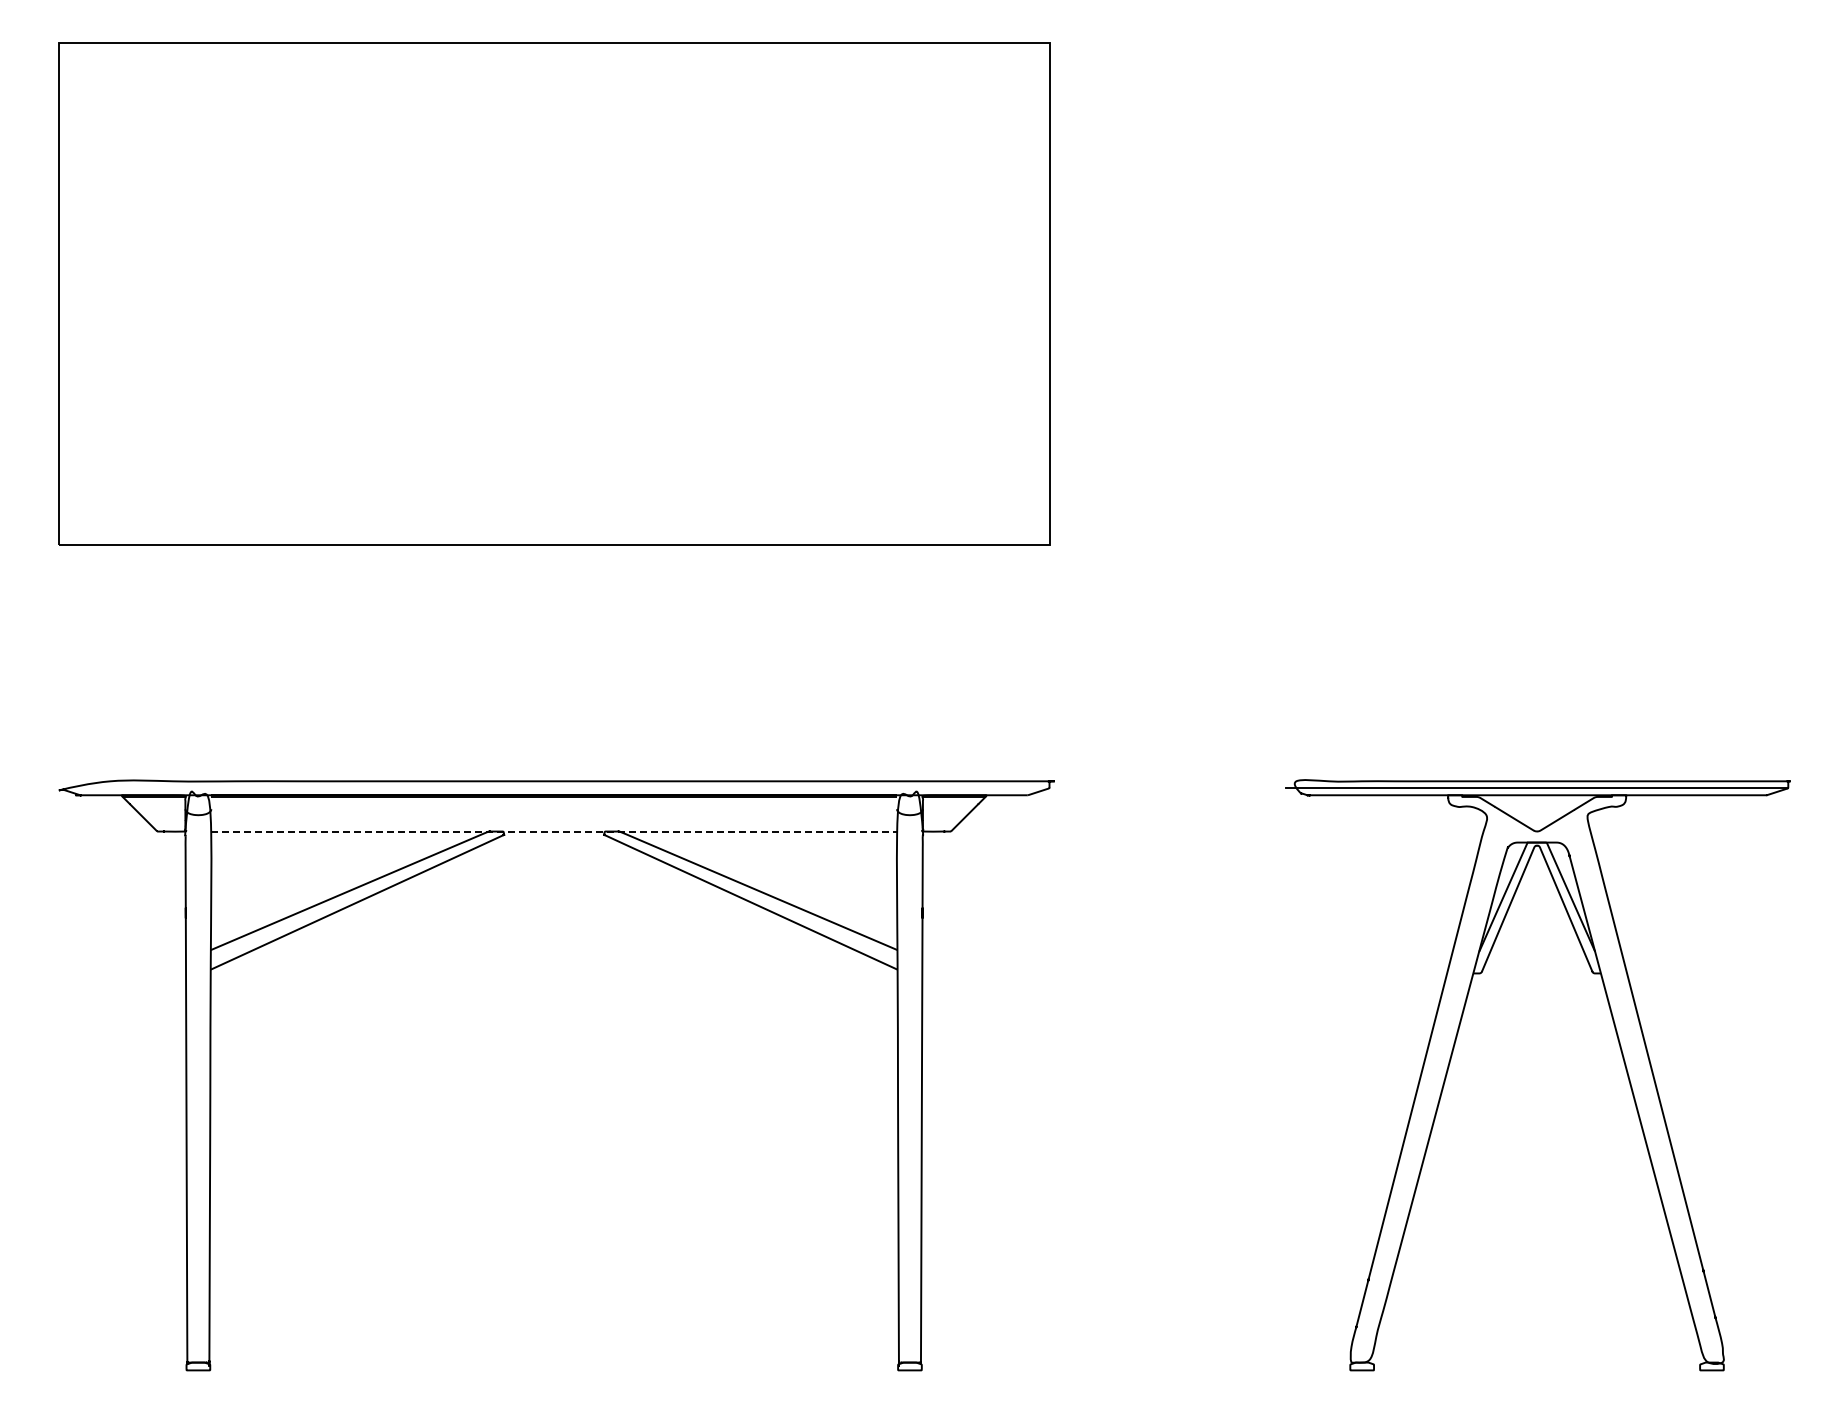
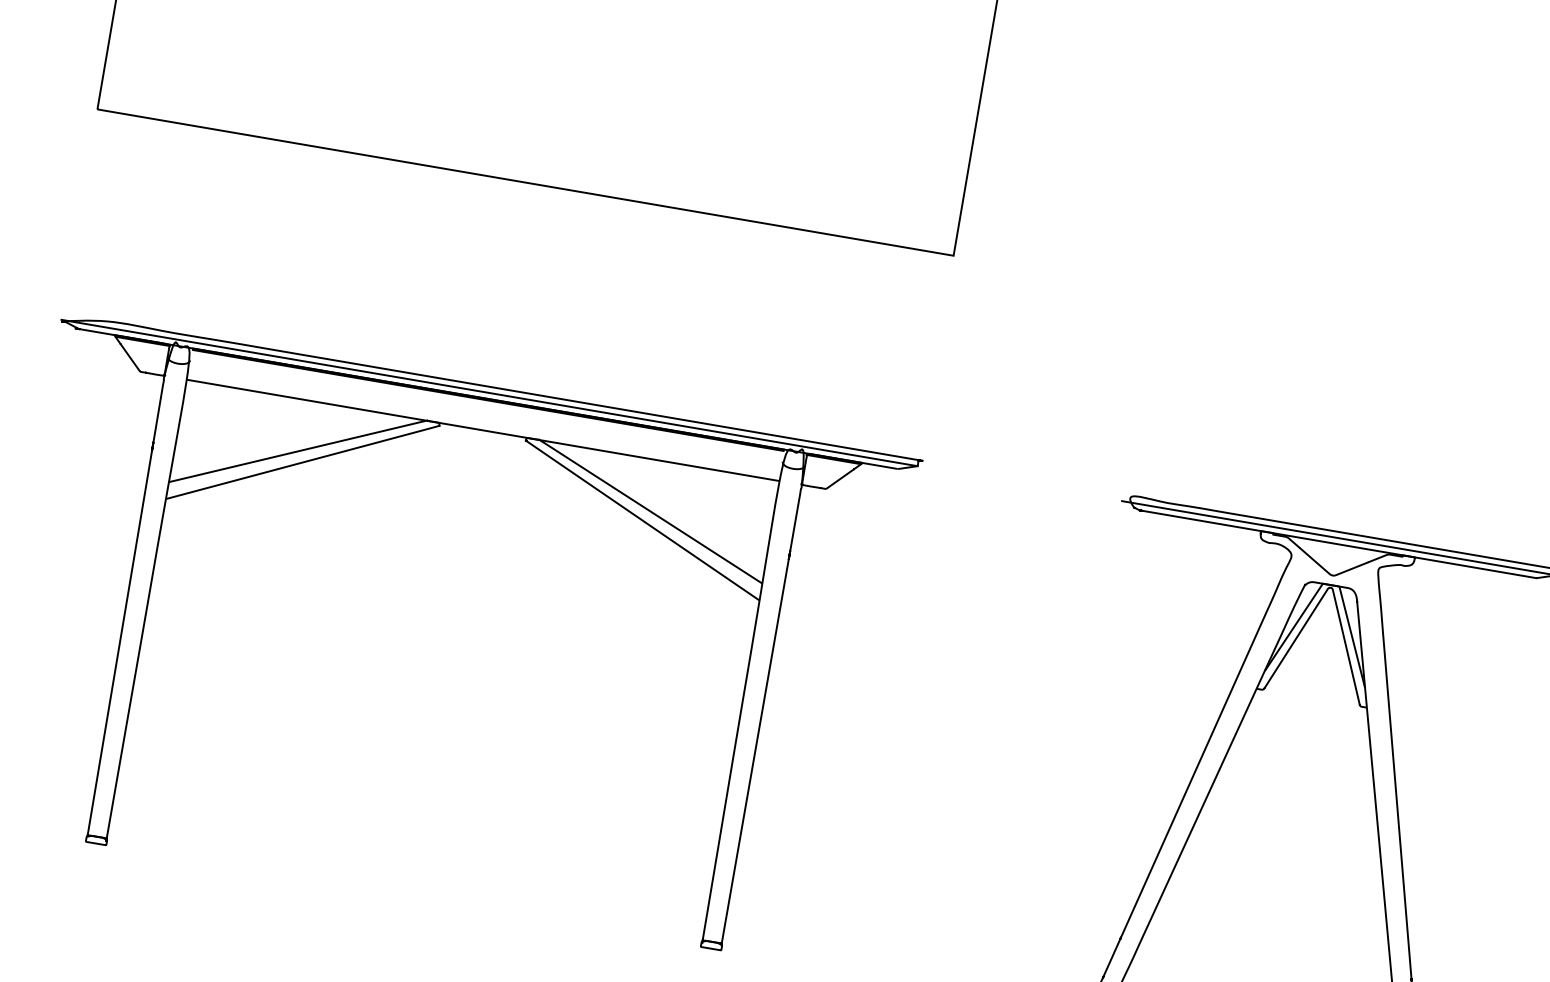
line: (553, 788) -> (488, 393), added
line: (554, 831) -> (483, 430), dashed -> solid

